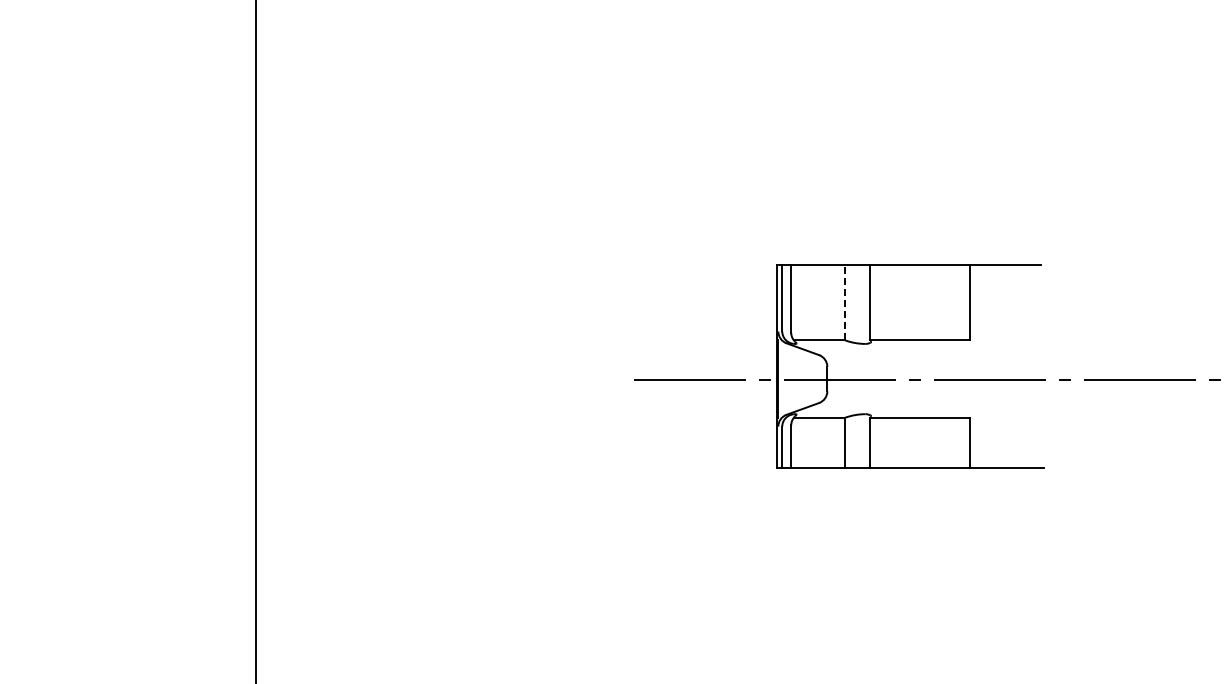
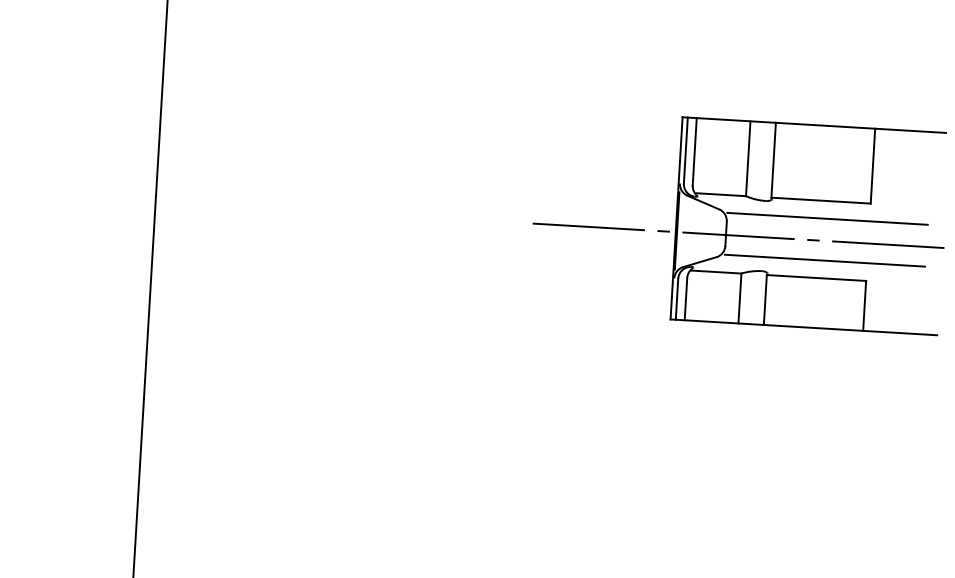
line: (845, 302) -> (748, 158), dashed -> solid
line: (927, 358) -> (827, 219), added
line: (927, 400) -> (824, 261), added

